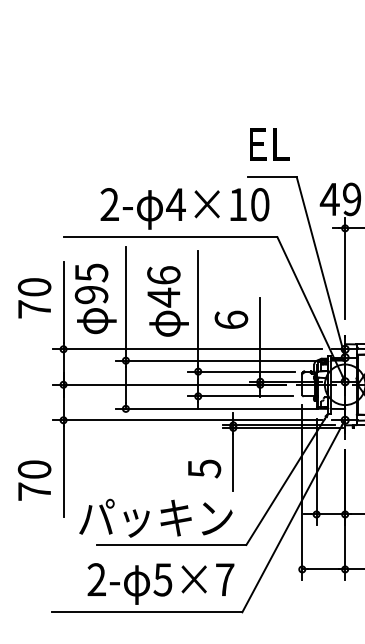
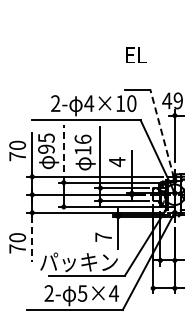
text: (269, 143) -> (136, 54), moved
line: (320, 263) -> (162, 133), solid -> dashed
text: (162, 297) -> (82, 150), 46 -> 16
line: (125, 303) -> (63, 153), solid -> dashed
text: (229, 321) -> (116, 162), 6 -> 4
text: (204, 467) -> (103, 236), 5 -> 7
line: (63, 471) -> (32, 238), solid -> dashed
text: (225, 579) -> (114, 293), 5×7 -> 5×4

